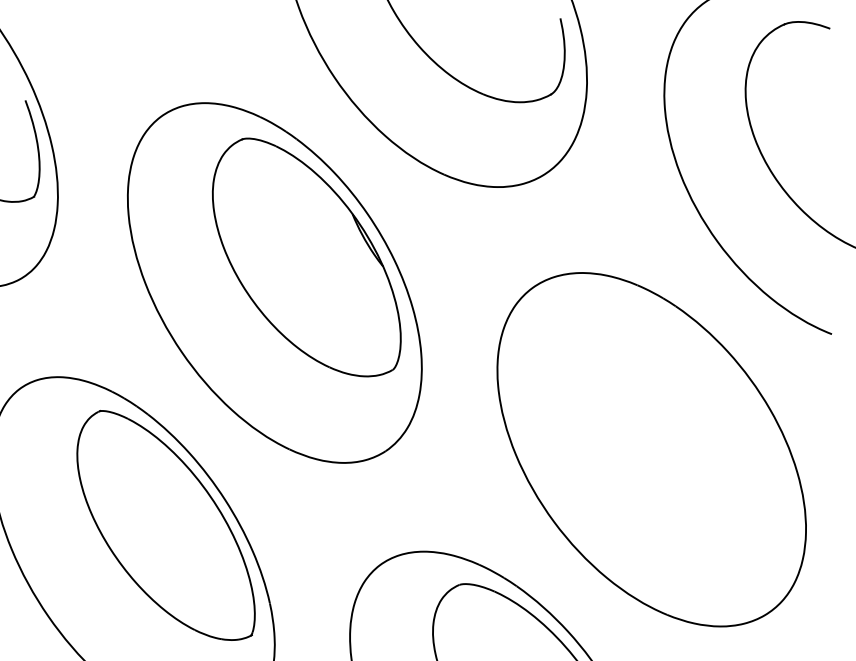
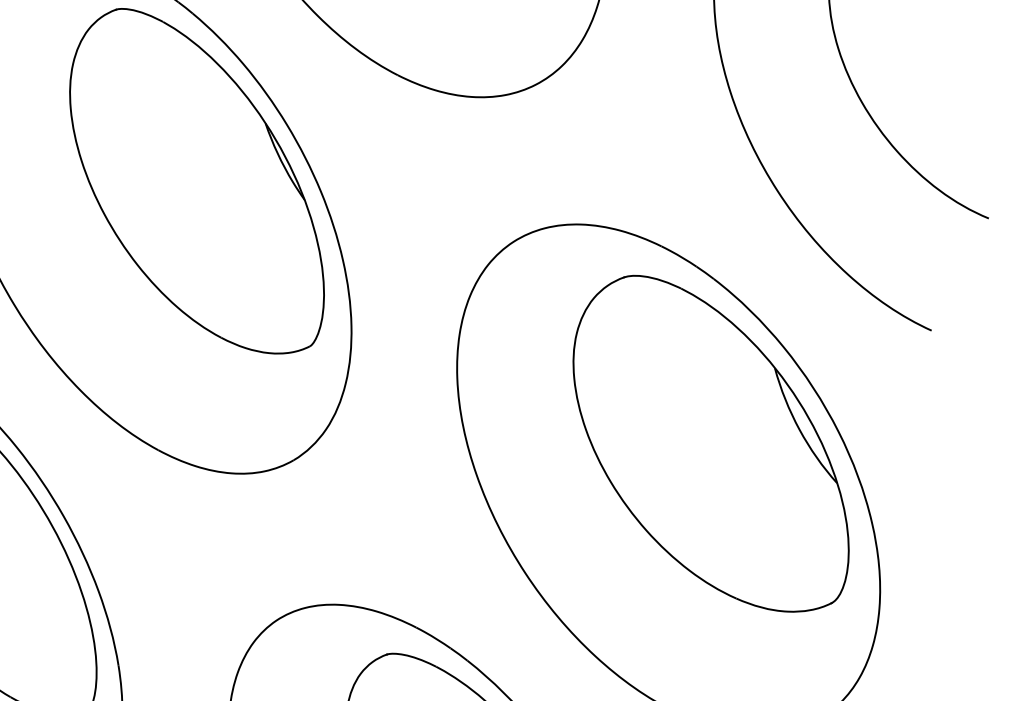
part: (680, 422) -> (711, 443), added

